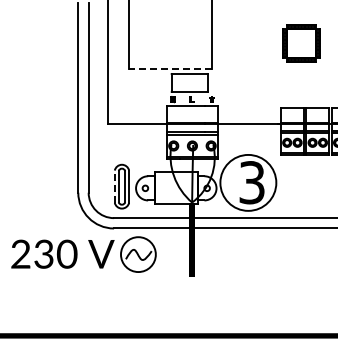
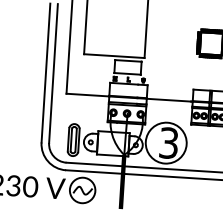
line: (169, 68) -> (113, 55), dashed -> solid
line: (114, 186) -> (68, 139), dashed -> solid

